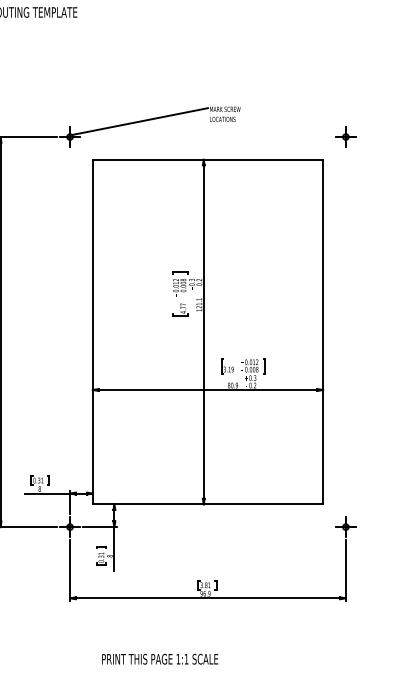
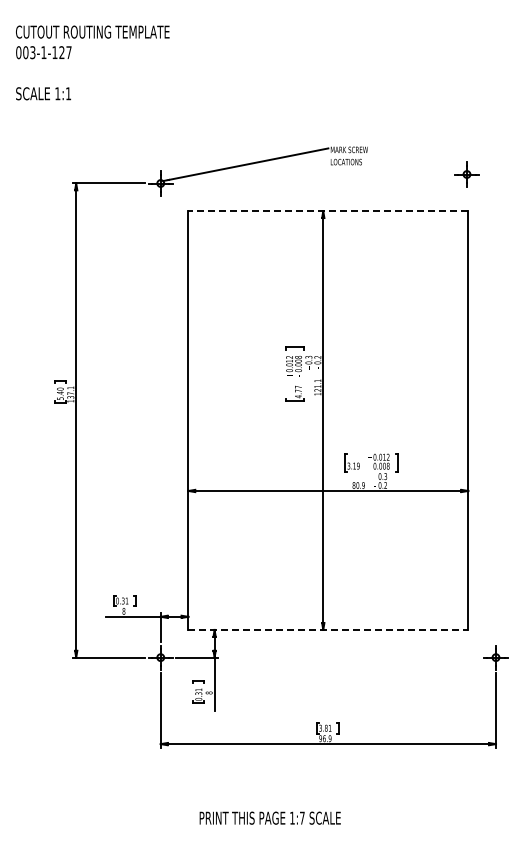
part: (345, 137) -> (466, 174), moved
line: (208, 160) -> (328, 211), solid -> dashed
line: (208, 503) -> (328, 629), solid -> dashed
text: (186, 658) -> (302, 817), 1:1 -> 1:7

